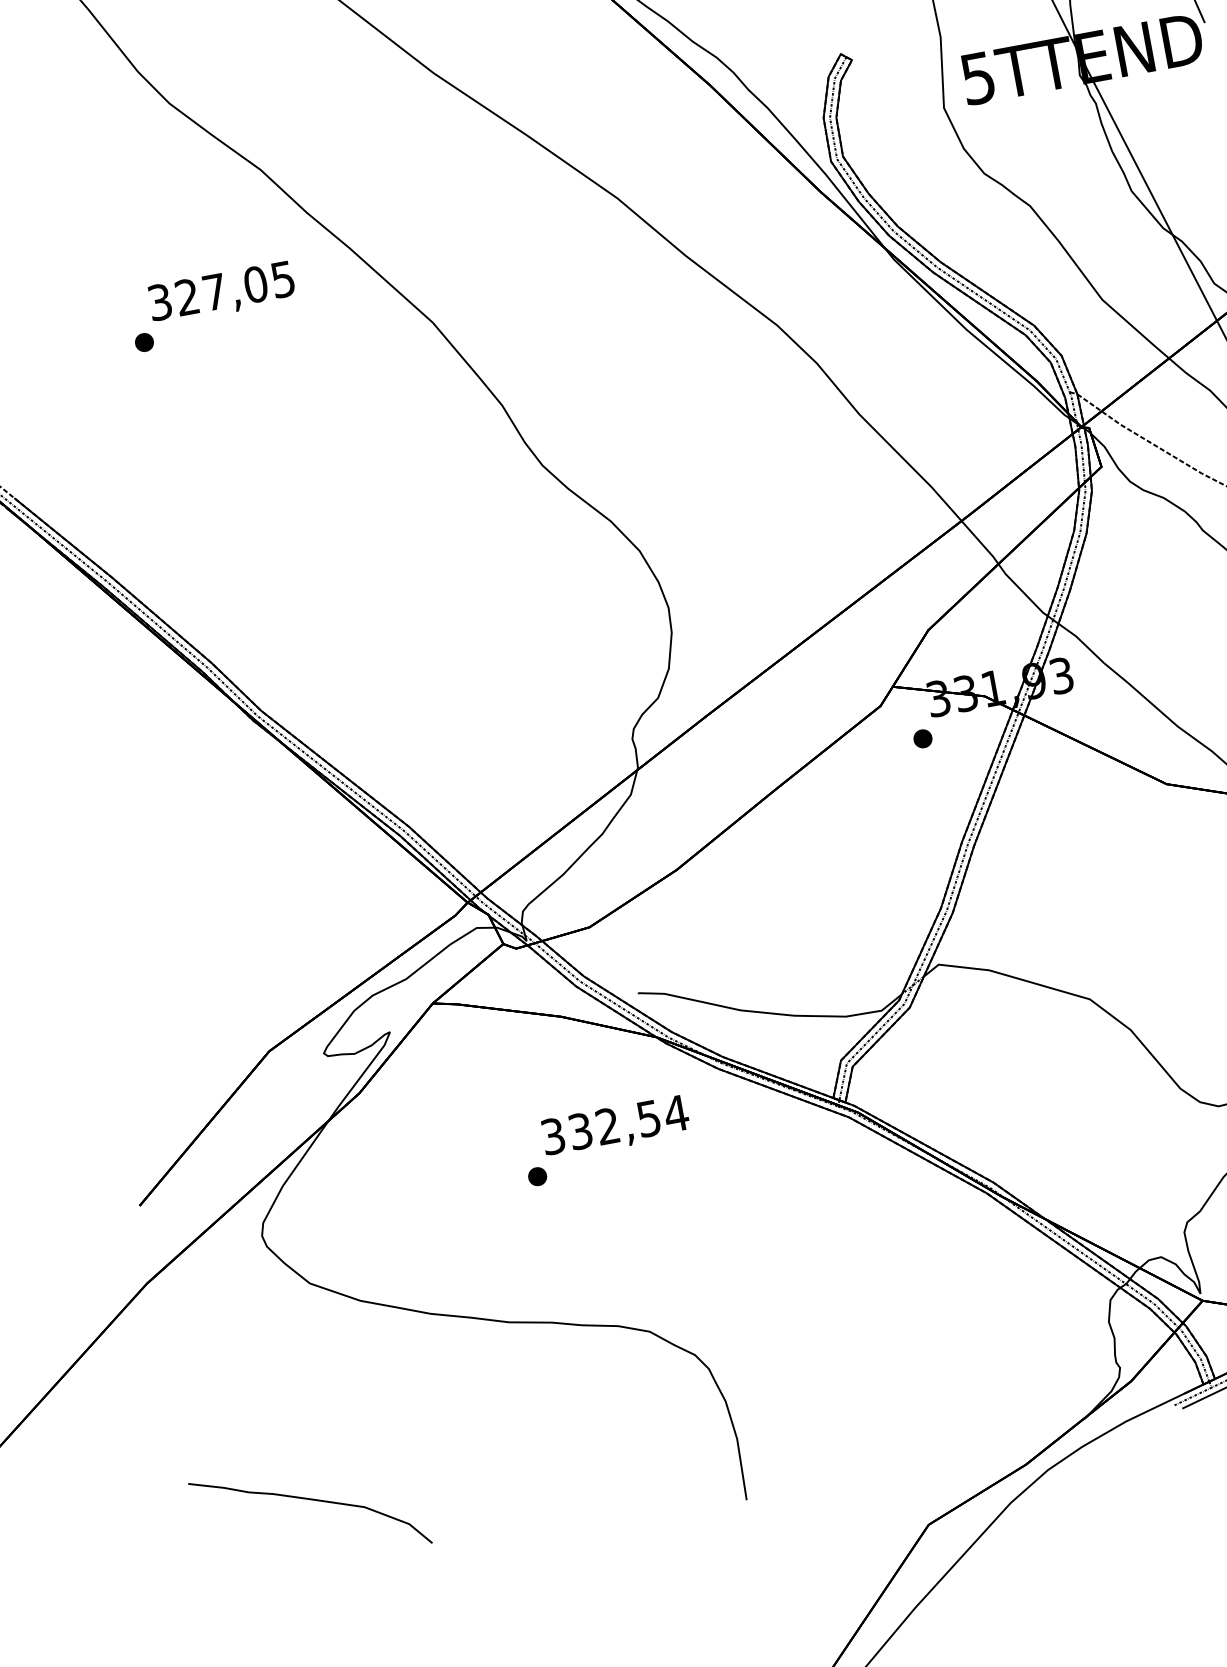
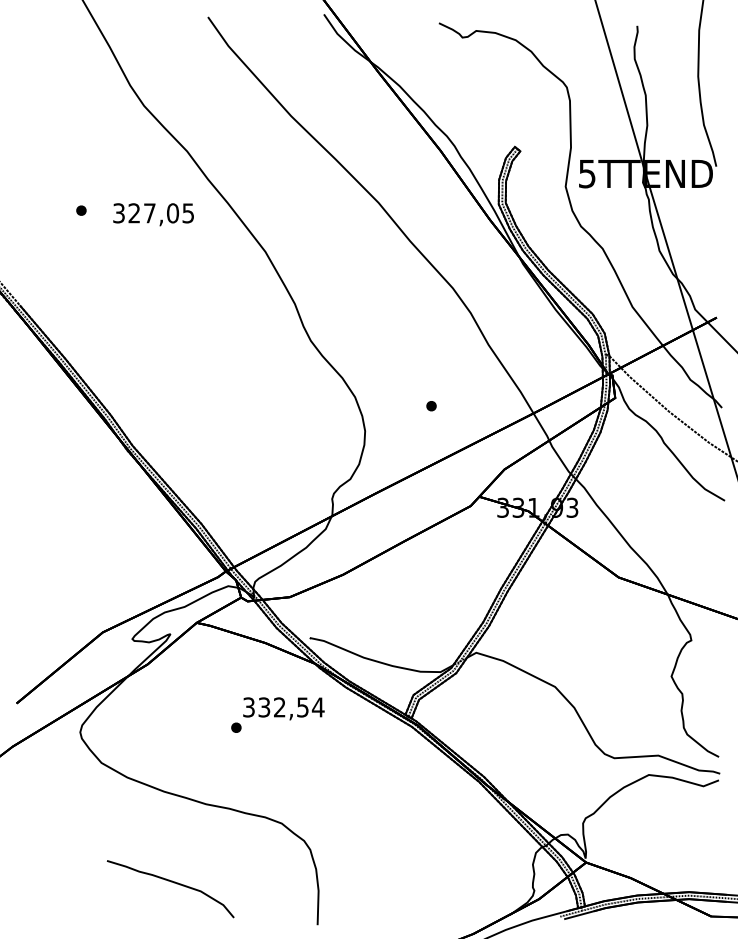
part: (144, 342) -> (81, 210), moved
part: (923, 739) -> (431, 406), moved
curve: (309, 1501) -> (171, 882), moved

